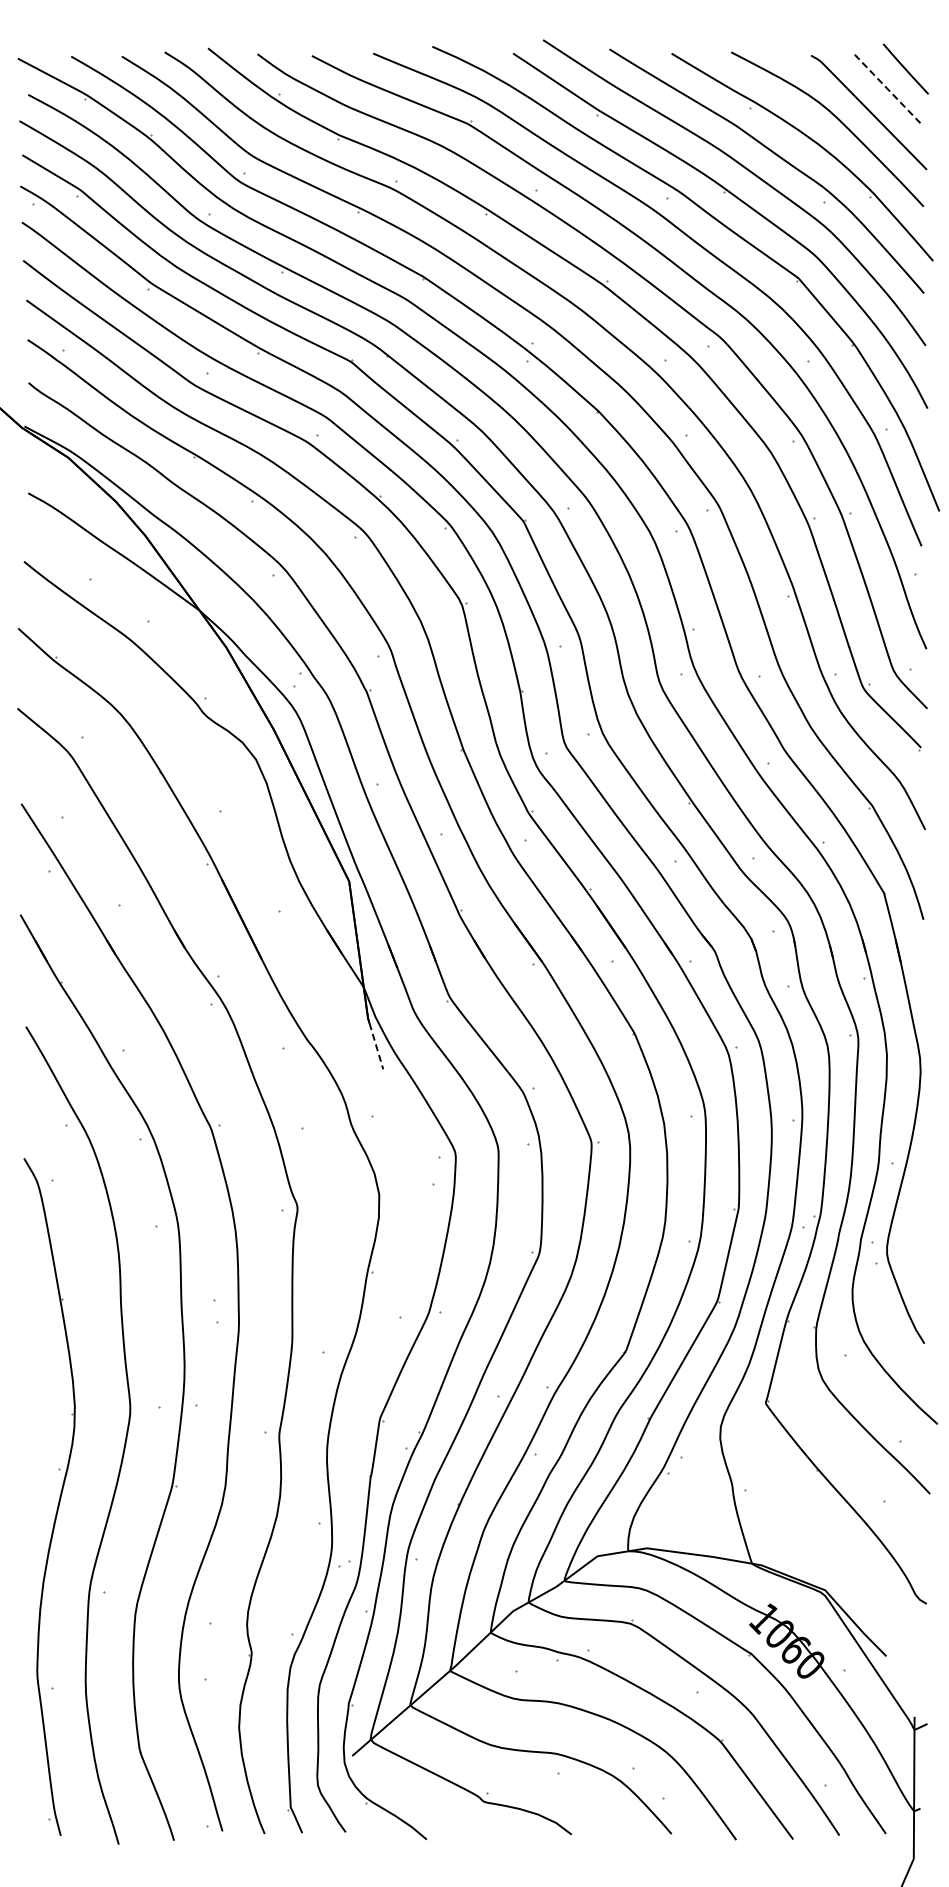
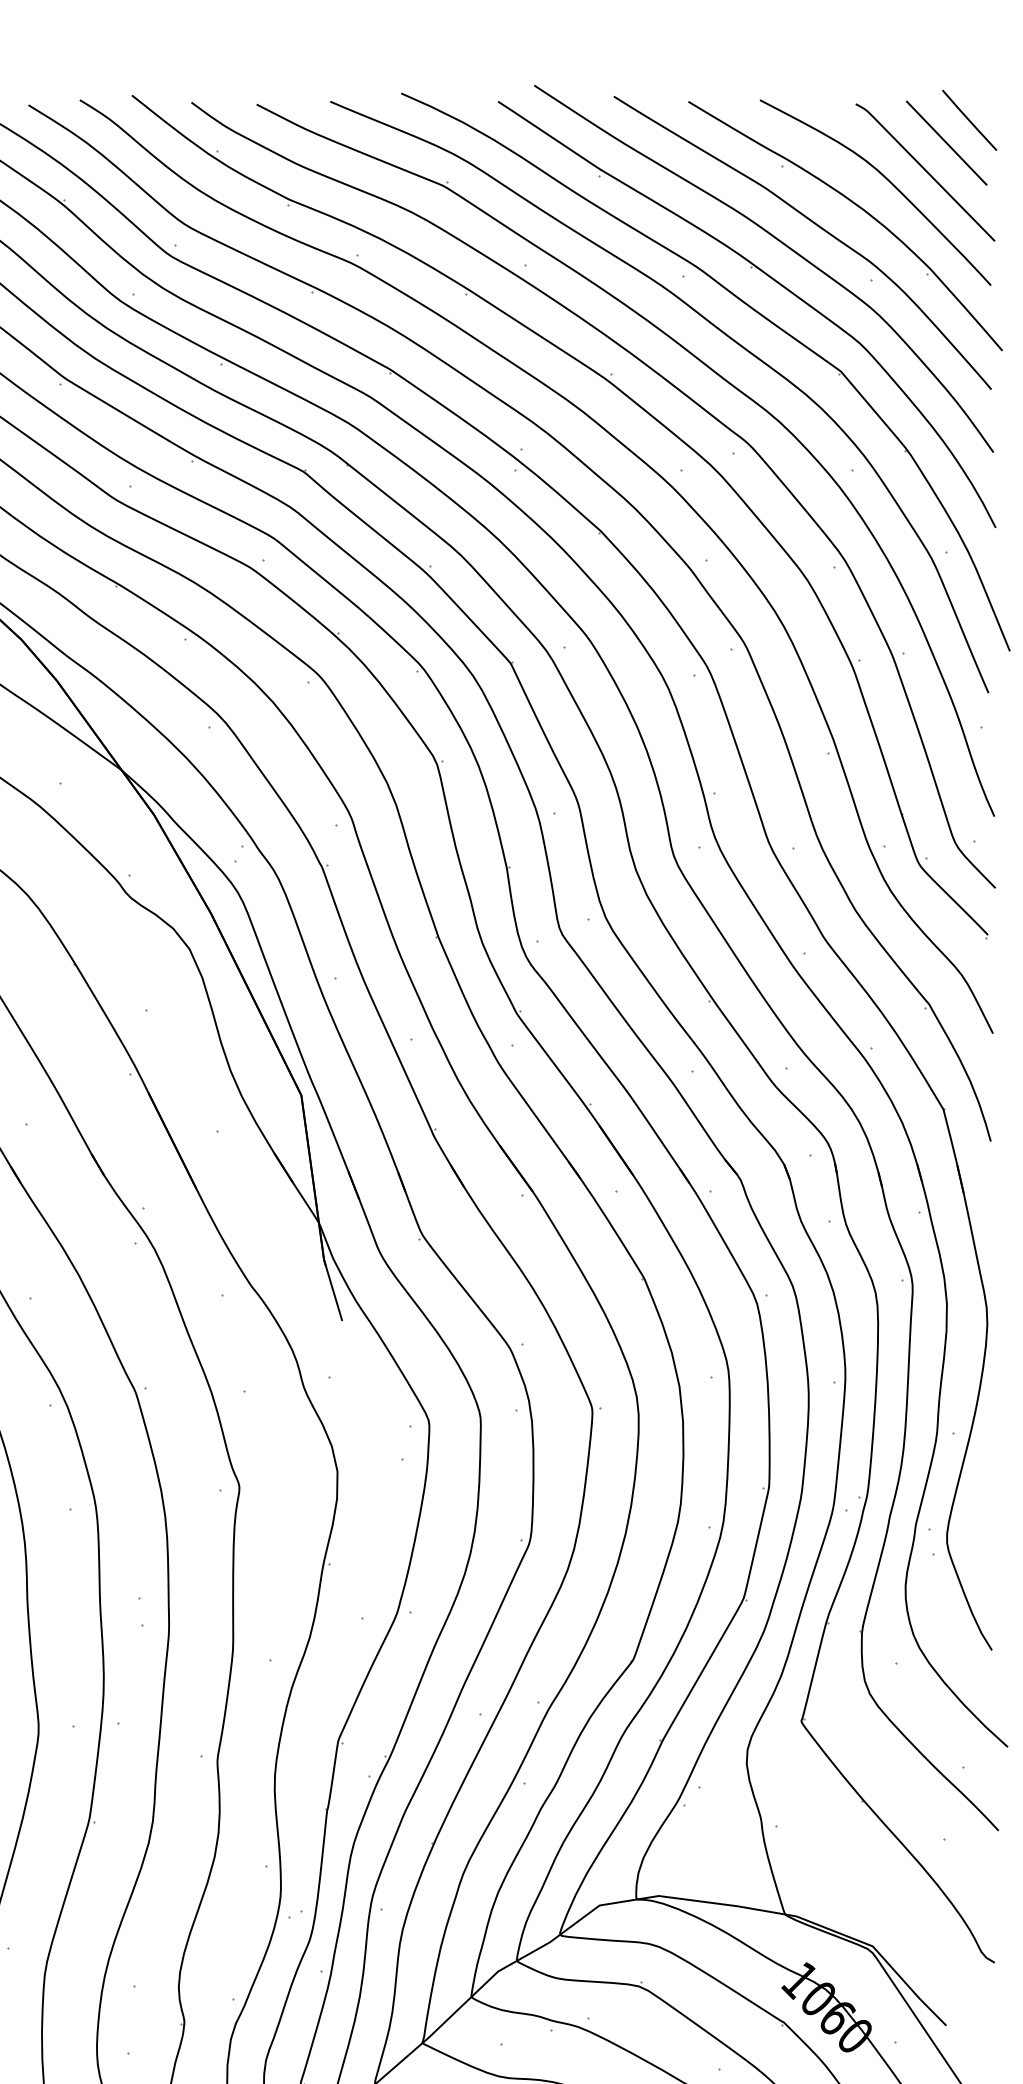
line: (886, 88) -> (946, 143), dashed -> solid
line: (376, 1046) -> (334, 1293), dashed -> solid

